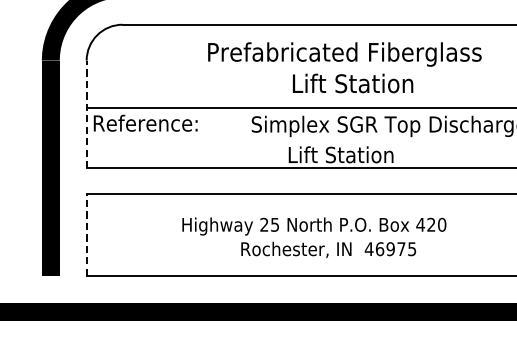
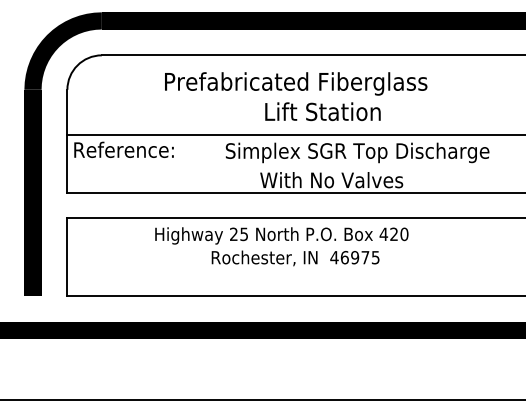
text: (345, 54) -> (296, 83), moved
line: (86, 114) -> (67, 141), dashed -> solid
text: (361, 155) -> (331, 180), Lift Station -> With No Valves
line: (86, 234) -> (67, 256), dashed -> solid
text: (313, 237) -> (281, 246), moved

